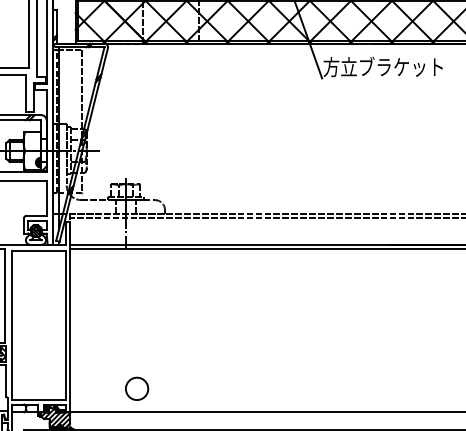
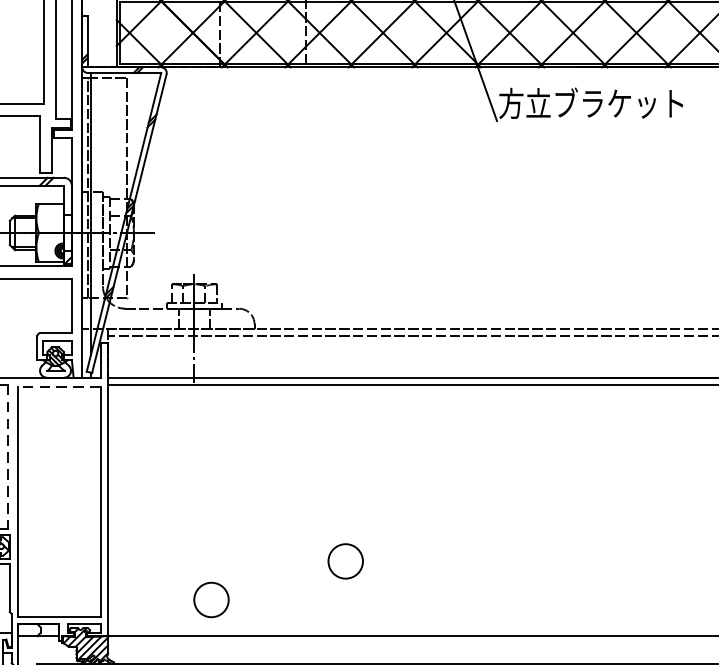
line: (38, 250) -> (59, 386), solid -> dashed
line: (5, 296) -> (8, 457), solid -> dashed
circle: (224, 363) -> (346, 560), added

